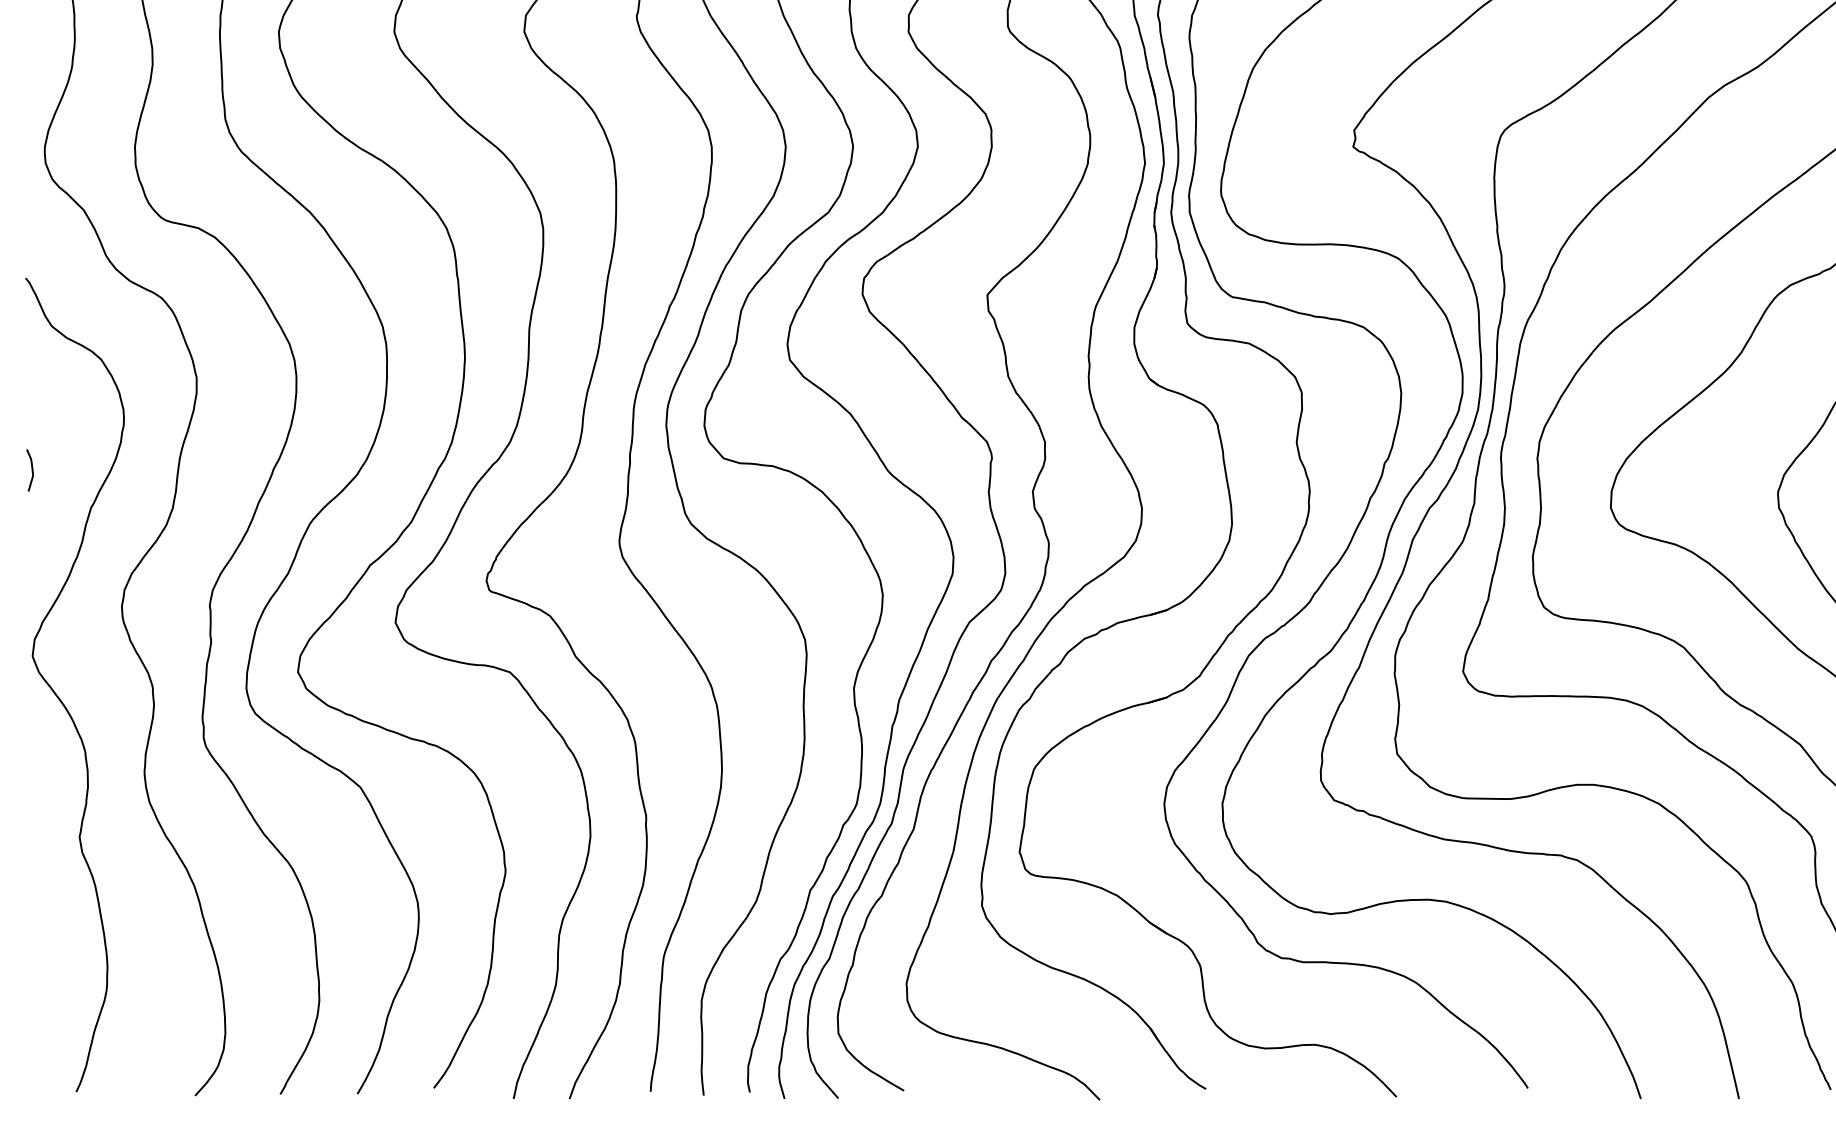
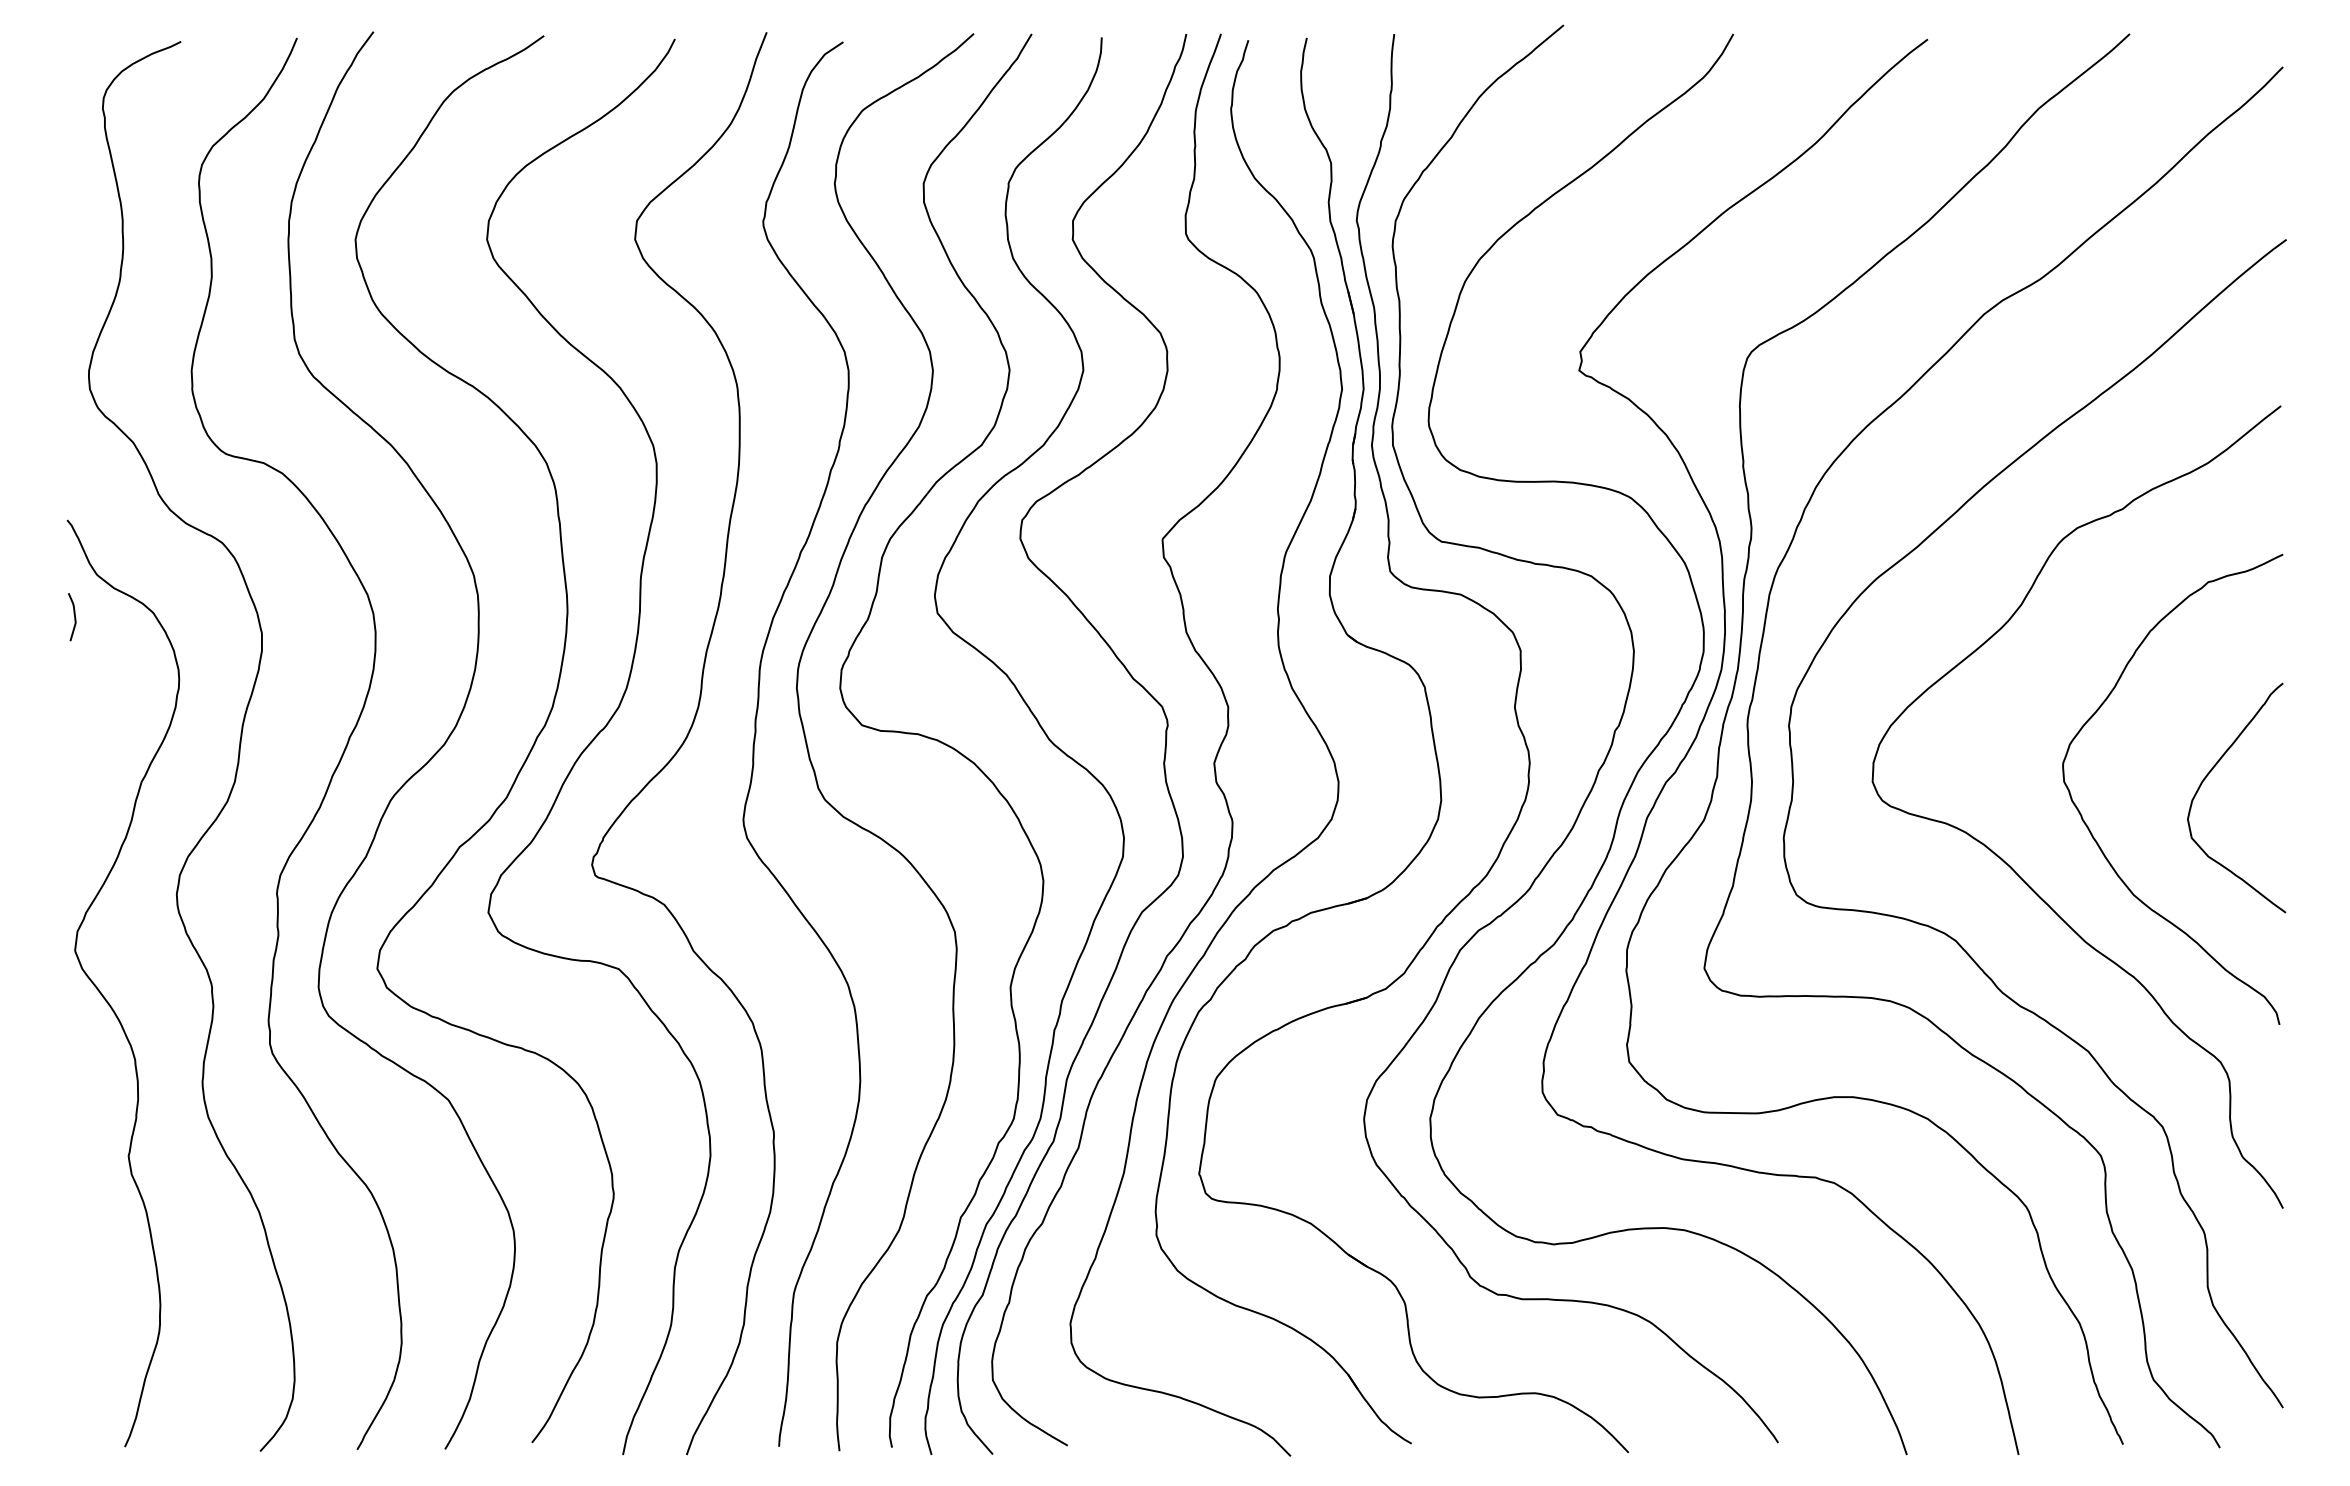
curve: (32, 470) -> (74, 617), moved

